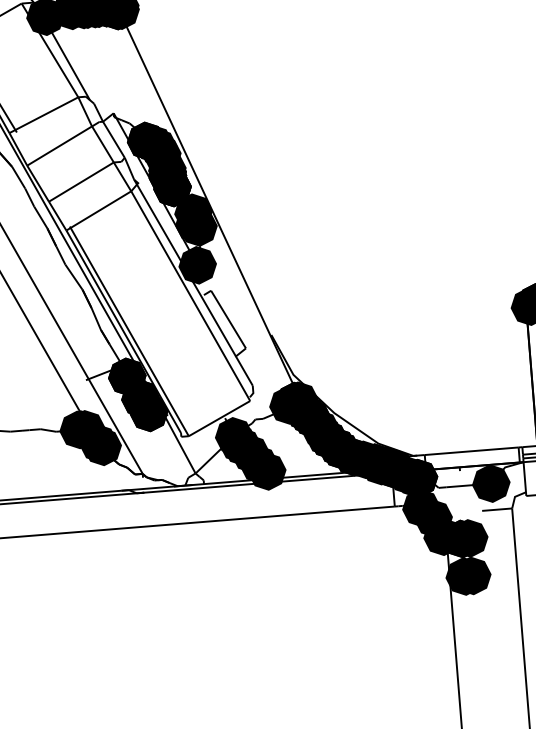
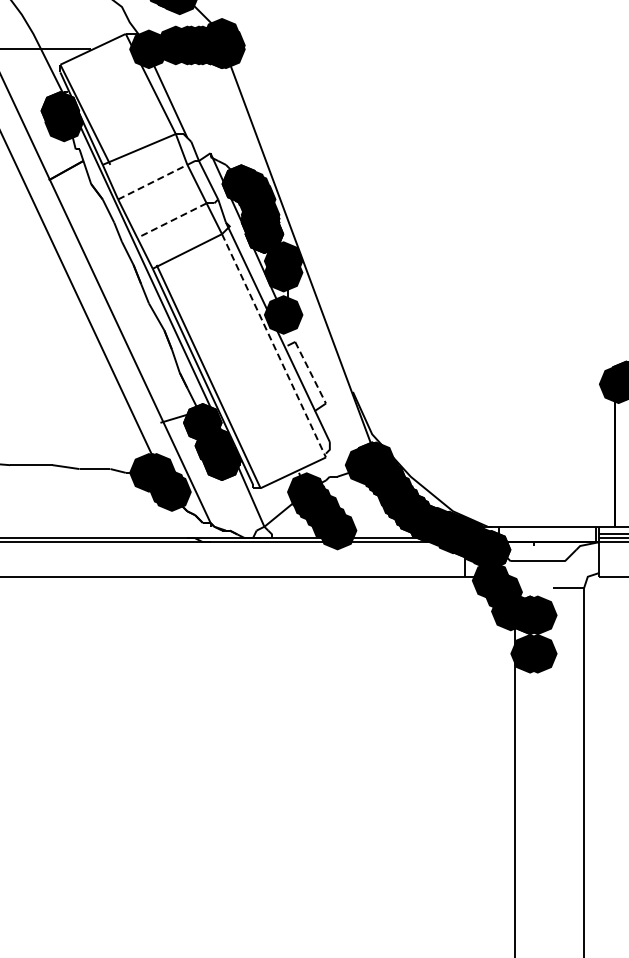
line: (59, 146) -> (152, 182), solid -> dashed
line: (81, 181) -> (172, 220), solid -> dashed
fill: (198, 227) -> (287, 276), removed
line: (191, 296) -> (274, 346), solid -> dashed
line: (228, 320) -> (310, 373), solid -> dashed
fill: (491, 483) -> (564, 561), removed

